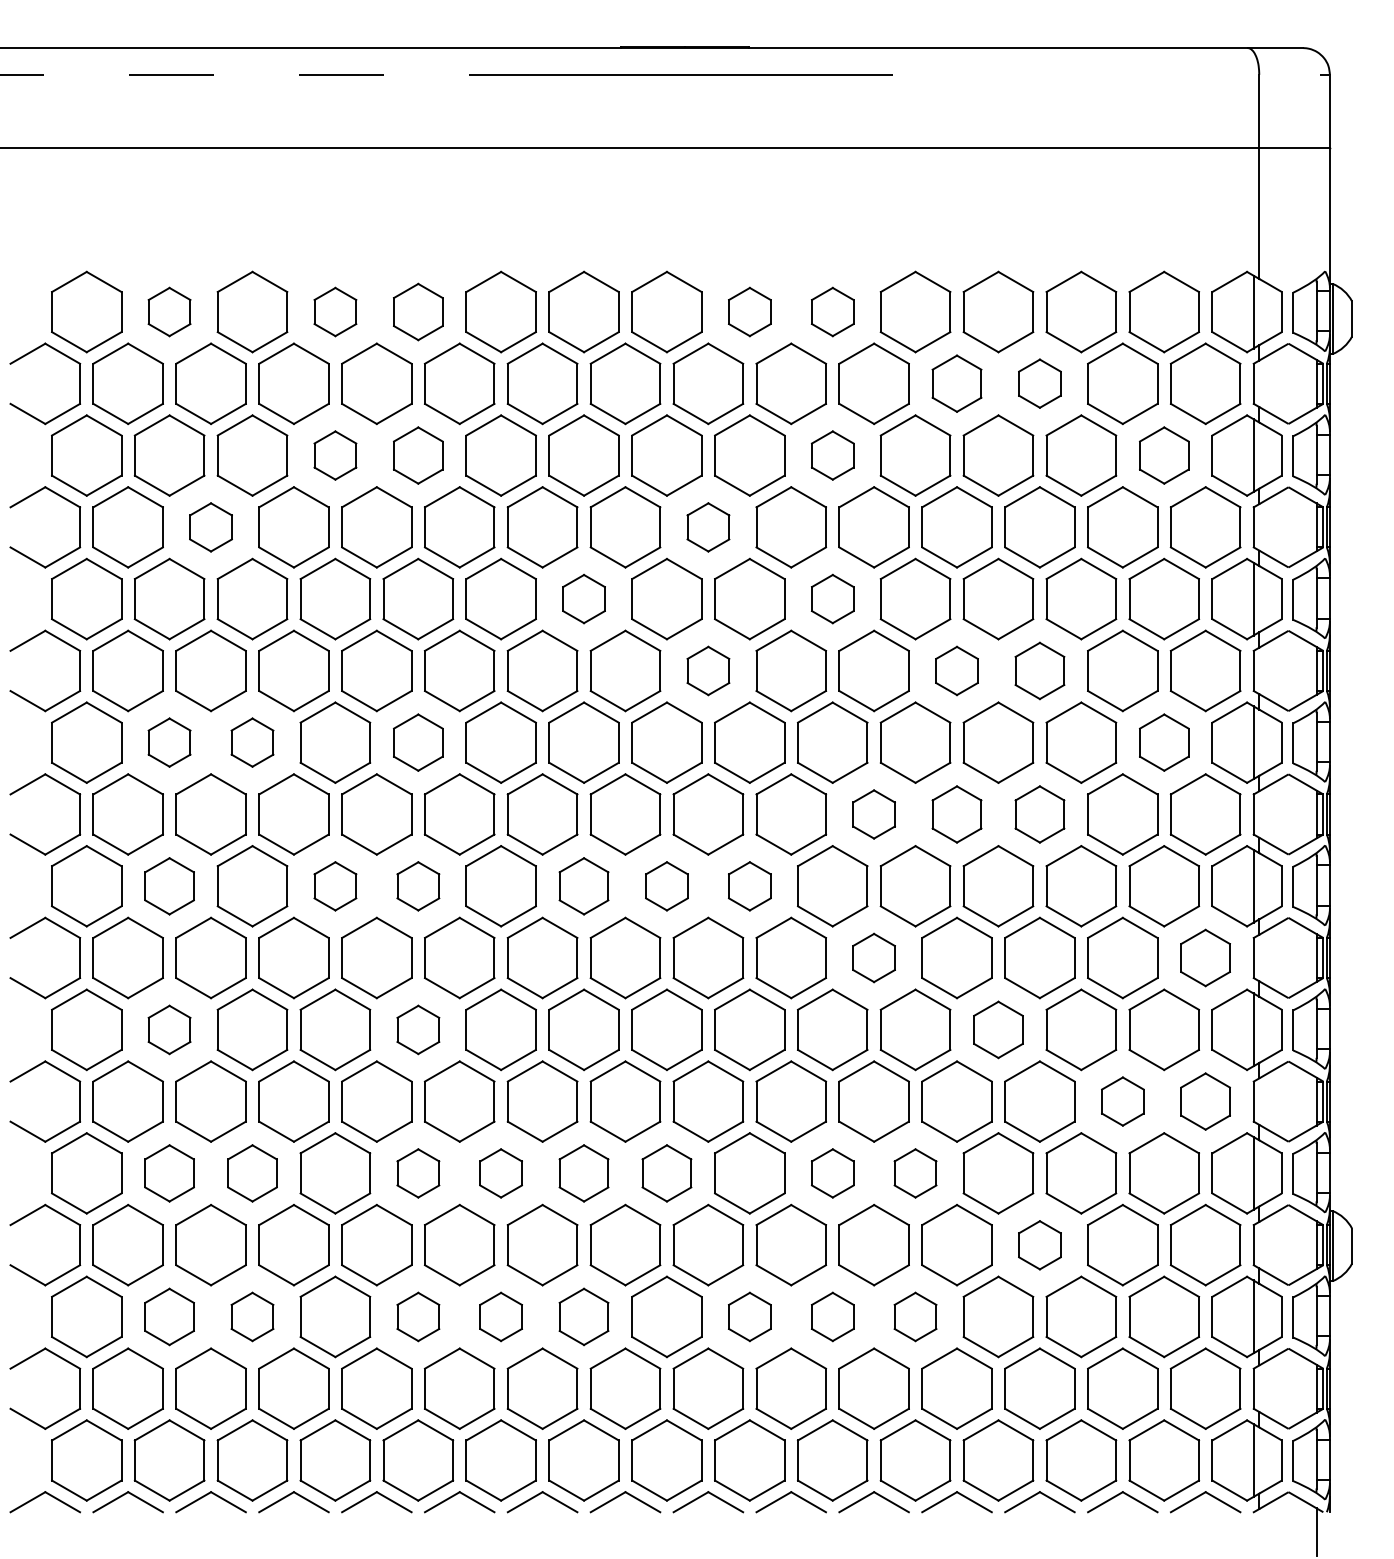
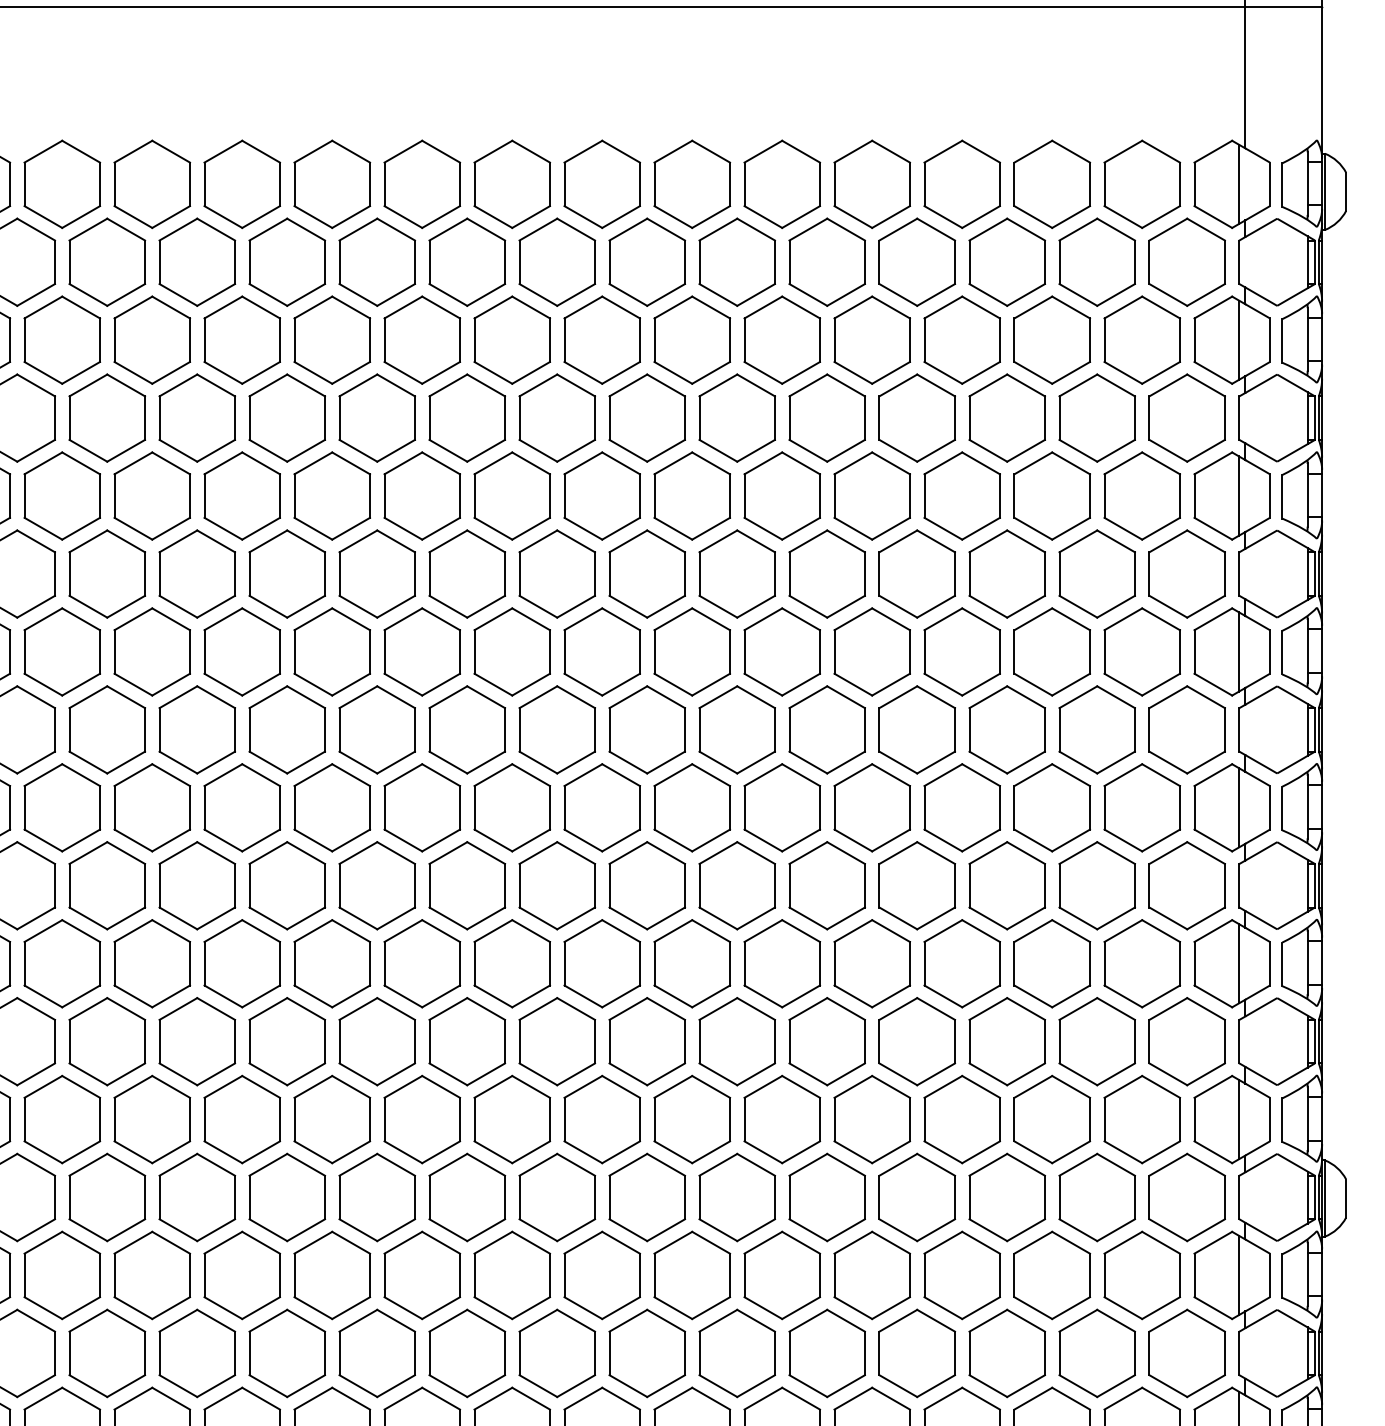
part: (169, 311) -> (62, 183), size x1.67
part: (335, 311) -> (242, 183), size x1.67
part: (418, 311) -> (332, 183), size x1.43
part: (749, 311) -> (691, 183), size x1.67
part: (832, 311) -> (782, 183), size x1.67
part: (956, 383) -> (916, 261), size x1.43
part: (1039, 383) -> (1006, 261), size x1.67
part: (335, 455) -> (242, 340), size x1.67
part: (418, 455) -> (332, 340), size x1.43
part: (832, 455) -> (782, 340), size x1.67
part: (1164, 455) -> (1142, 340), size x1.43
part: (210, 527) -> (106, 418), size x1.67
part: (708, 527) -> (647, 418), size x1.67
part: (583, 598) -> (511, 495), size x1.67
part: (832, 598) -> (782, 495), size x1.67
part: (708, 670) -> (647, 573), size x1.67
part: (956, 670) -> (916, 573), size x1.67
part: (1039, 670) -> (1006, 573), size x1.43
part: (169, 742) -> (62, 651), size x1.67
part: (252, 742) -> (152, 651), size x1.67
part: (418, 742) -> (332, 651), size x1.43
part: (1164, 742) -> (1142, 651), size x1.43
part: (873, 814) -> (826, 729), size x1.67
part: (956, 814) -> (916, 729), size x1.43
part: (1039, 814) -> (1006, 729), size x1.43
part: (169, 886) -> (62, 808), size x1.43
part: (335, 886) -> (242, 808), size x1.67
part: (418, 886) -> (332, 808), size x1.67
part: (583, 886) -> (511, 808), size x1.43
part: (666, 886) -> (601, 808), size x1.67
part: (749, 886) -> (691, 808), size x1.67
part: (873, 957) -> (826, 885), size x1.67
part: (1205, 957) -> (1187, 885), size x1.43
part: (169, 1029) -> (62, 963), size x1.67
part: (418, 1029) -> (332, 963), size x1.67
part: (998, 1029) -> (962, 963), size x1.43
part: (1122, 1101) -> (1096, 1041), size x1.67
part: (1205, 1101) -> (1187, 1041), size x1.43
part: (169, 1173) -> (62, 1119), size x1.43
part: (252, 1173) -> (152, 1119), size x1.43
part: (418, 1173) -> (332, 1119), size x1.67
part: (500, 1173) -> (421, 1119), size x1.67
part: (583, 1173) -> (511, 1119), size x1.43
part: (666, 1173) -> (601, 1119), size x1.43
part: (832, 1173) -> (782, 1119), size x1.67
part: (915, 1173) -> (872, 1119), size x1.67
part: (1039, 1245) -> (1006, 1197), size x1.67
part: (169, 1316) -> (62, 1274), size x1.43
part: (252, 1316) -> (152, 1274), size x1.67
part: (418, 1316) -> (332, 1274), size x1.67
part: (500, 1316) -> (421, 1274), size x1.67
part: (583, 1316) -> (511, 1274), size x1.43
part: (749, 1316) -> (691, 1274), size x1.67
part: (832, 1316) -> (782, 1274), size x1.67
part: (915, 1316) -> (872, 1274), size x1.67

